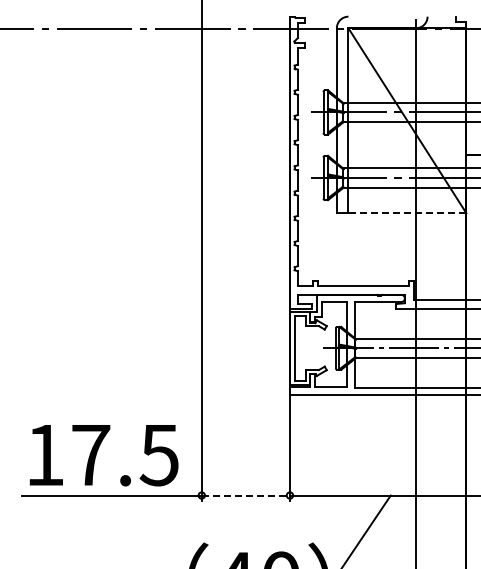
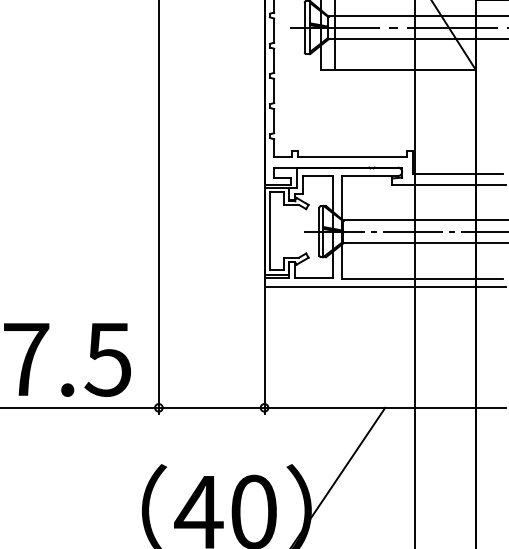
line: (407, 213) -> (405, 70), dashed -> solid
line: (246, 495) -> (212, 407), dashed -> solid

